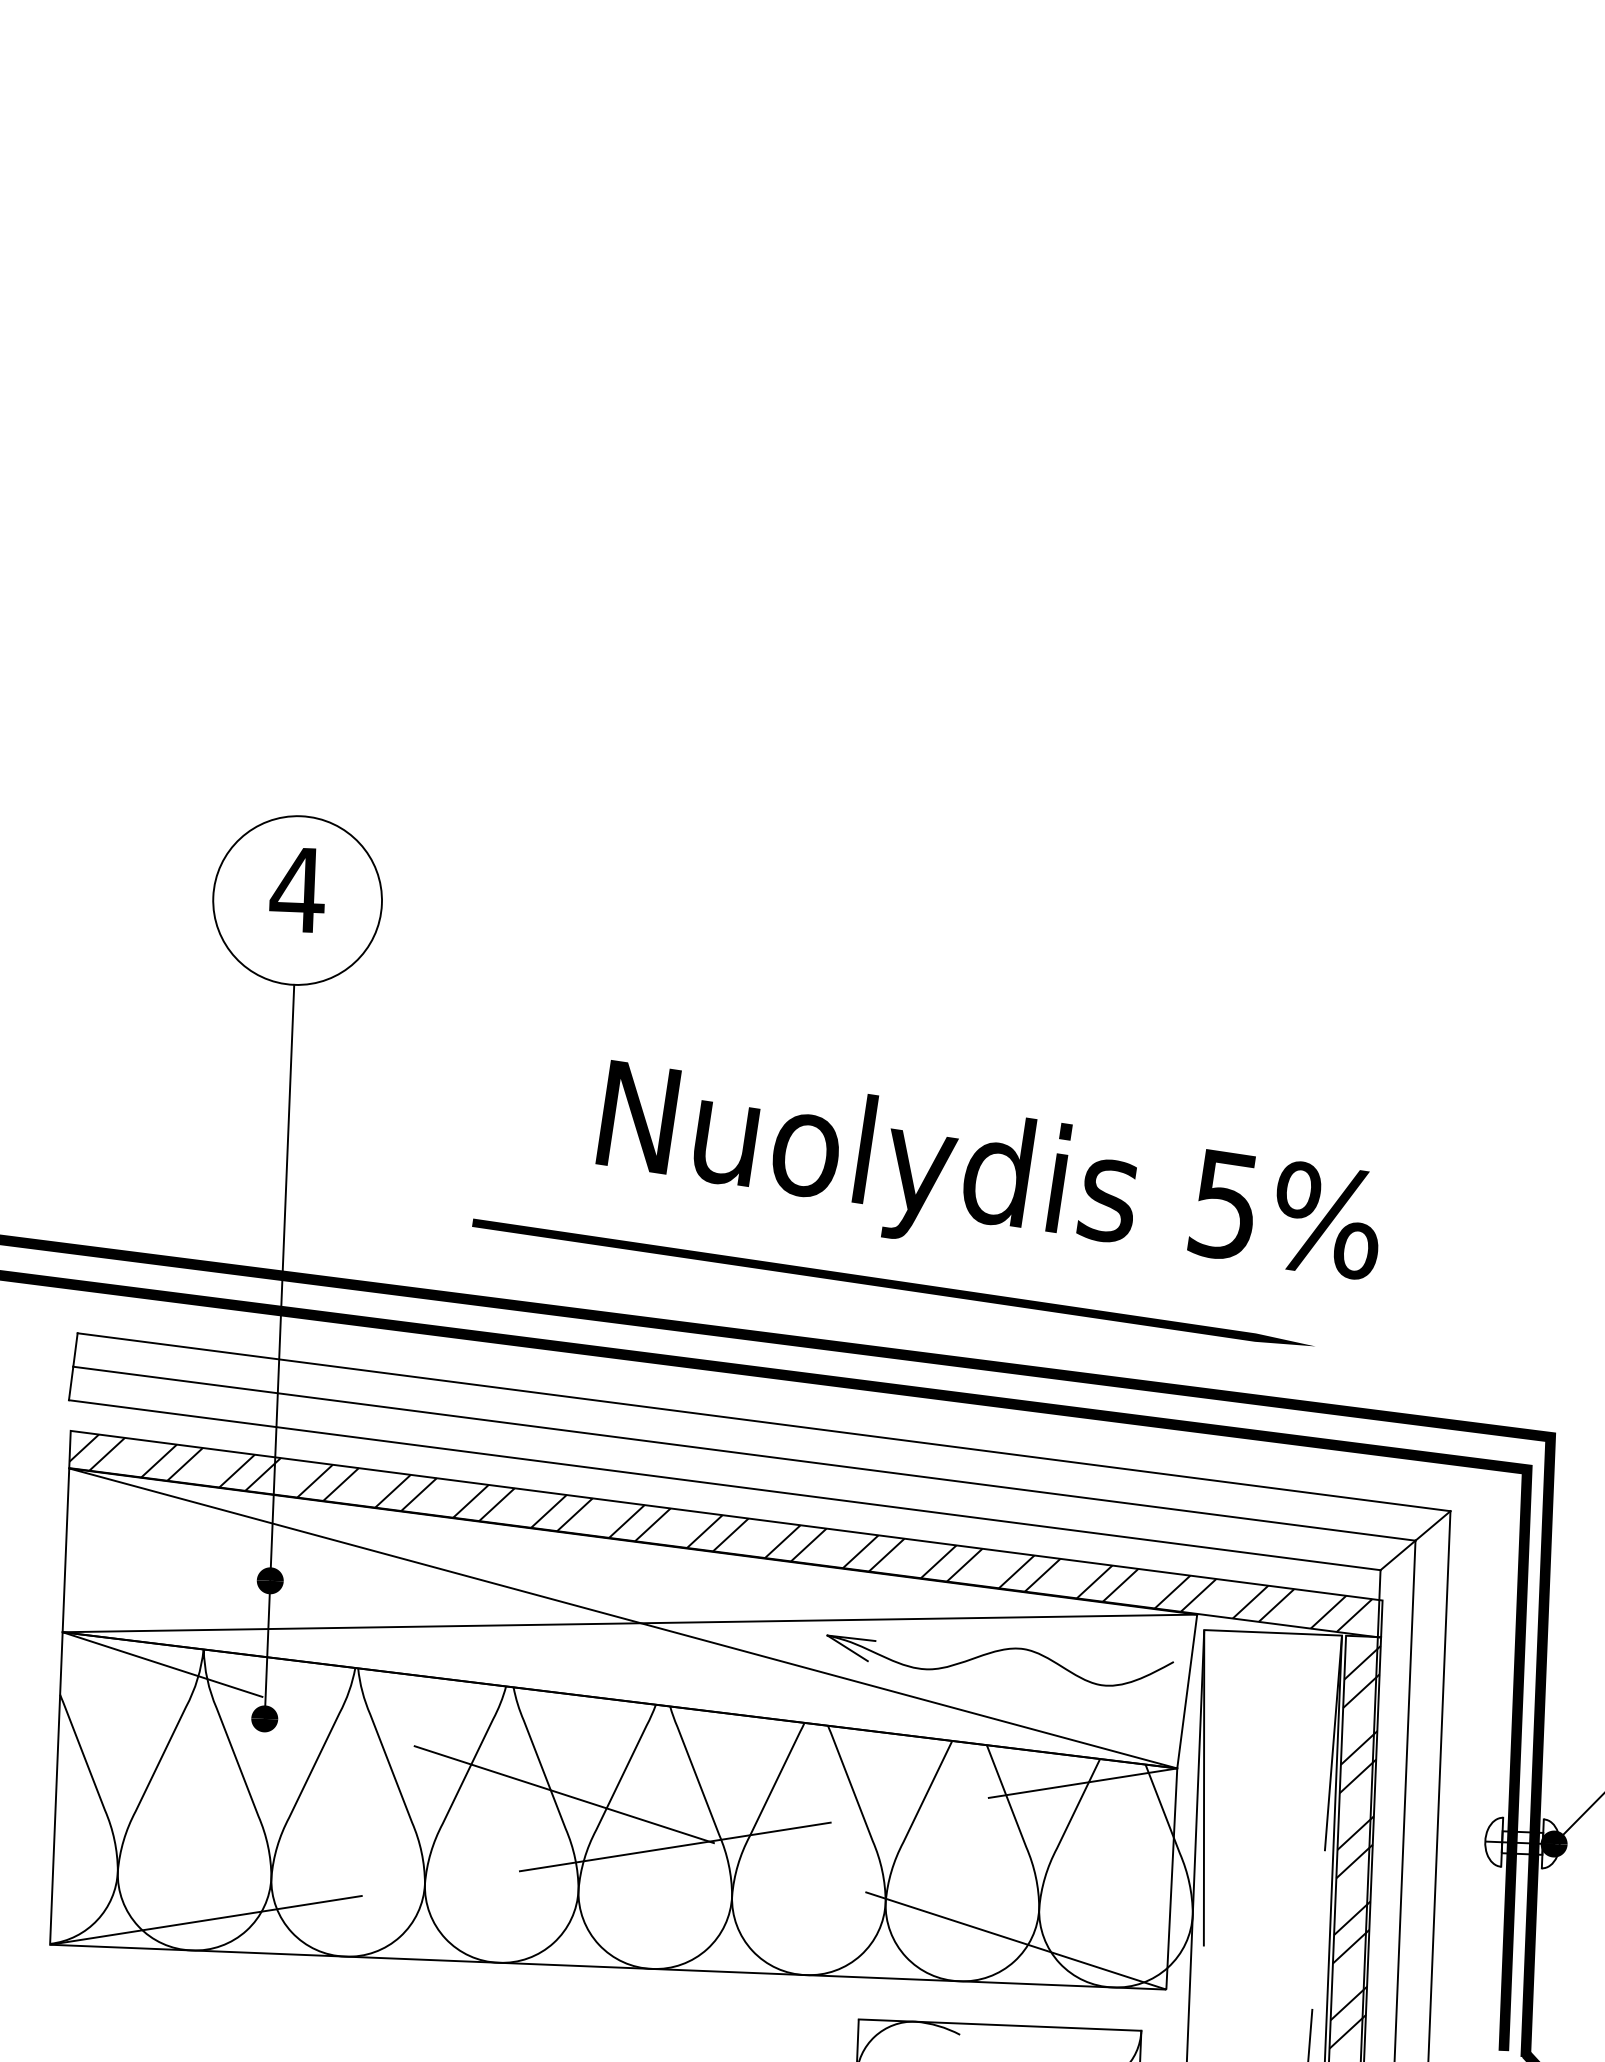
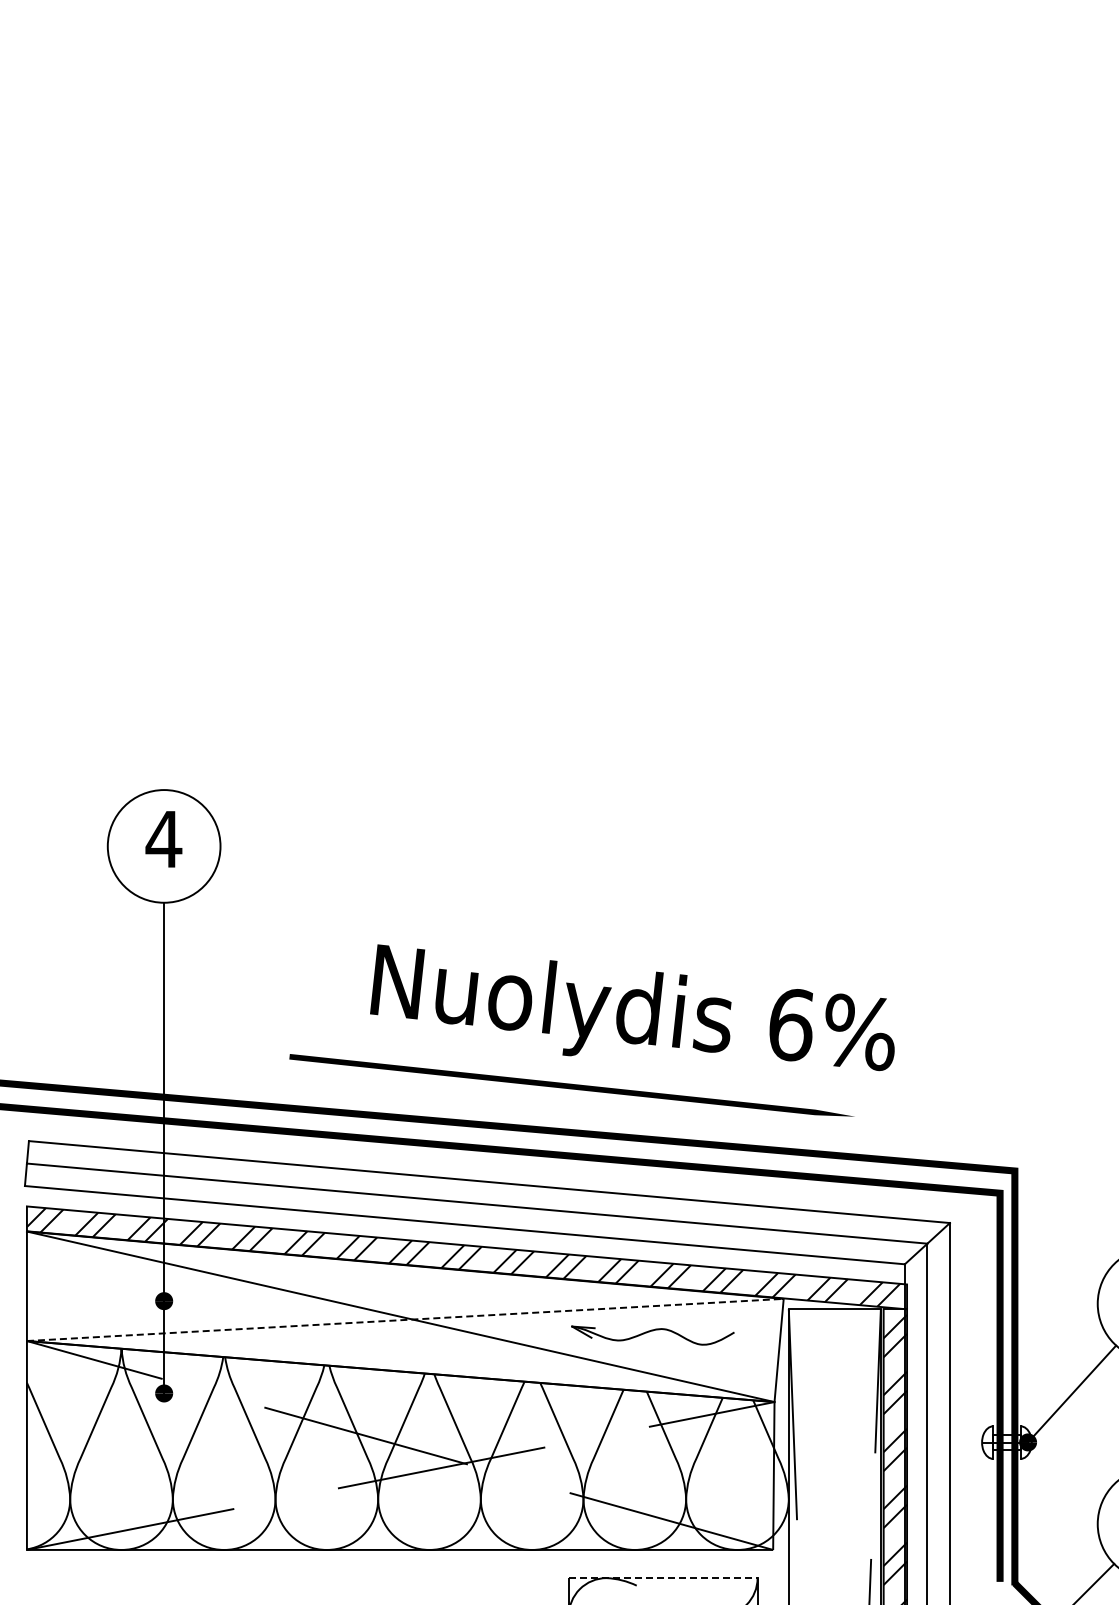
text: (1223, 1204) -> (790, 1024), 5%%% -> 6%%%
line: (630, 1622) -> (405, 1319), solid -> dashed
part: (998, 1661) -> (652, 1335), size x0.7
line: (1000, 2025) -> (663, 1578), solid -> dashed

